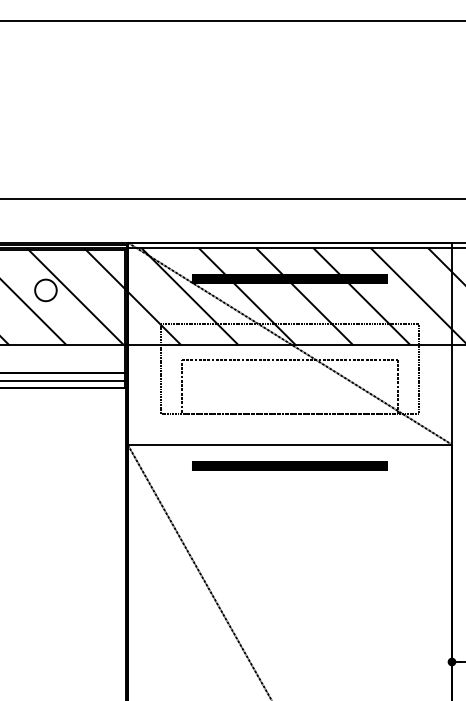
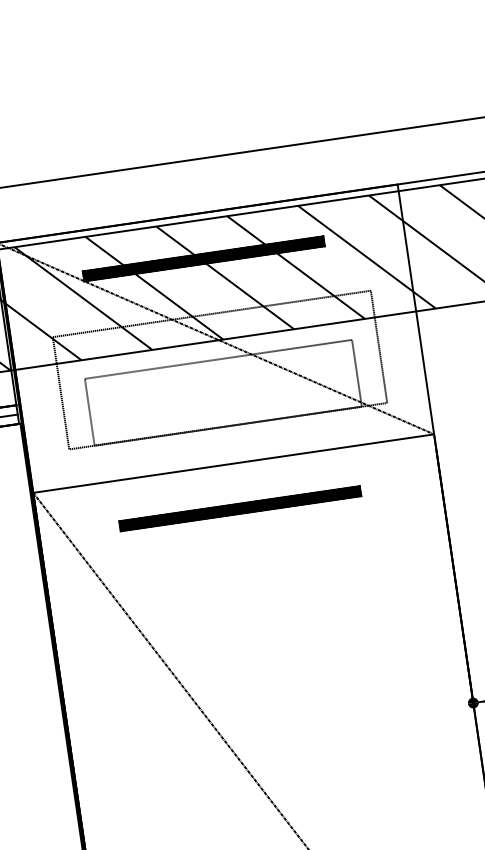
part: (289, 465) -> (239, 507), moved

